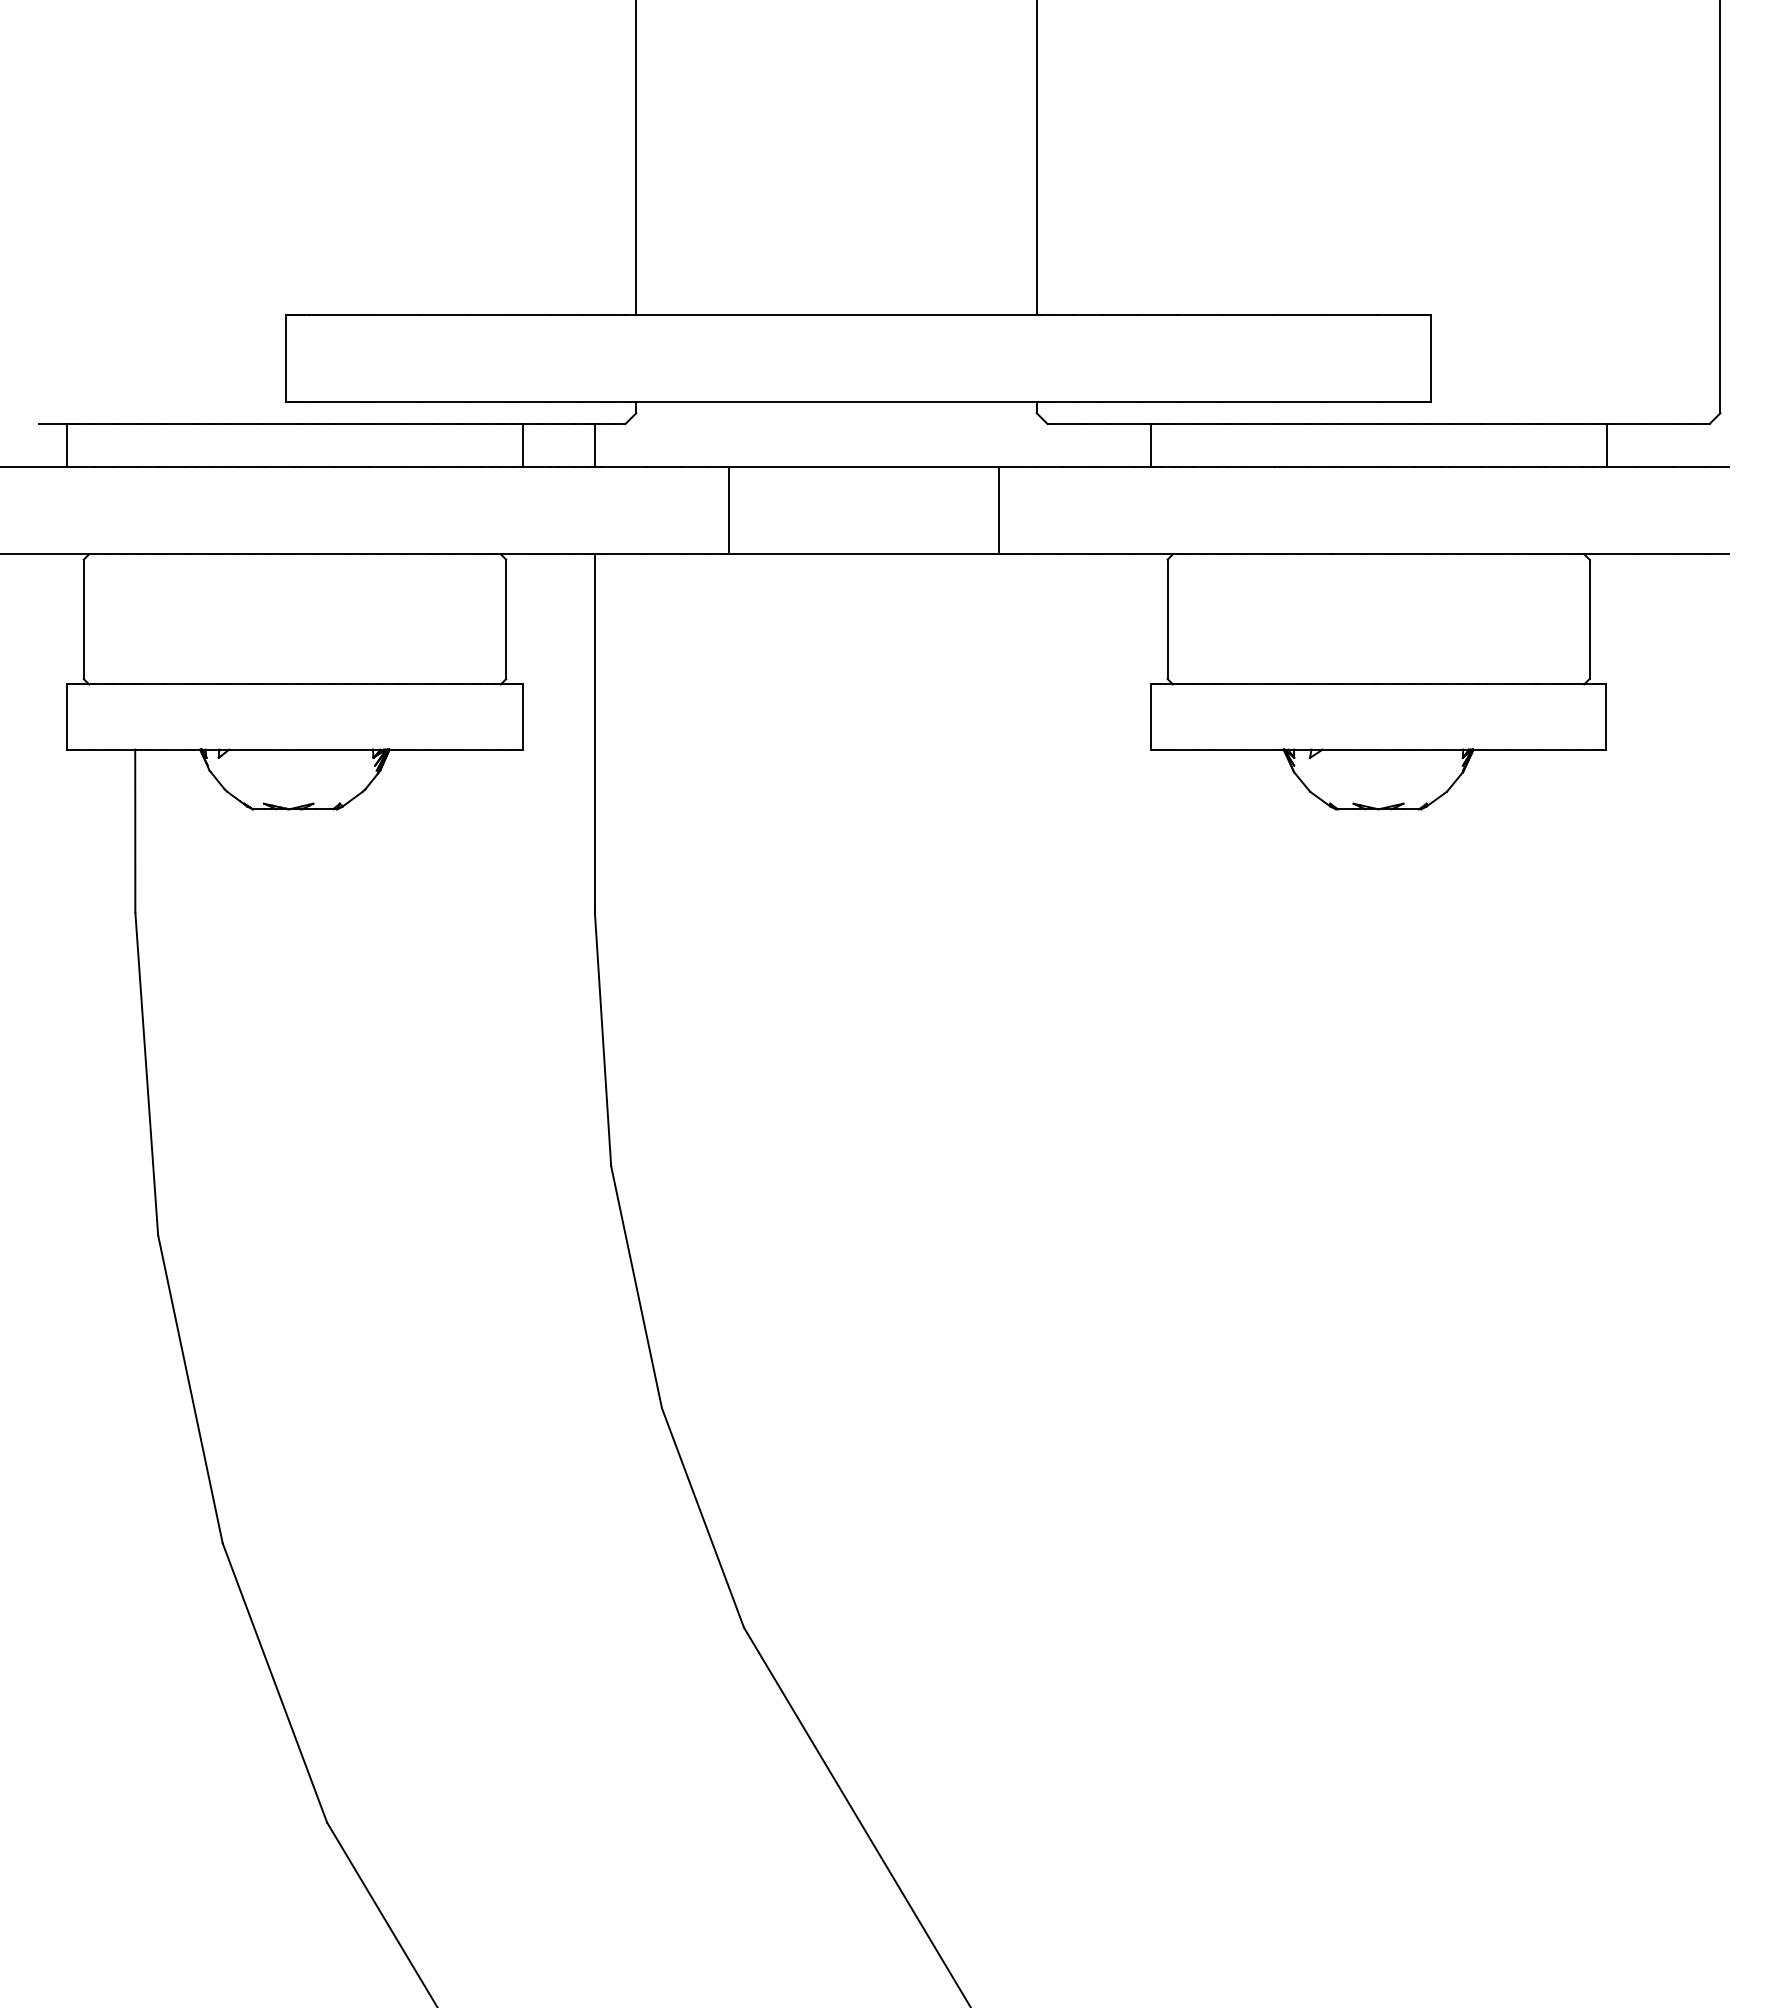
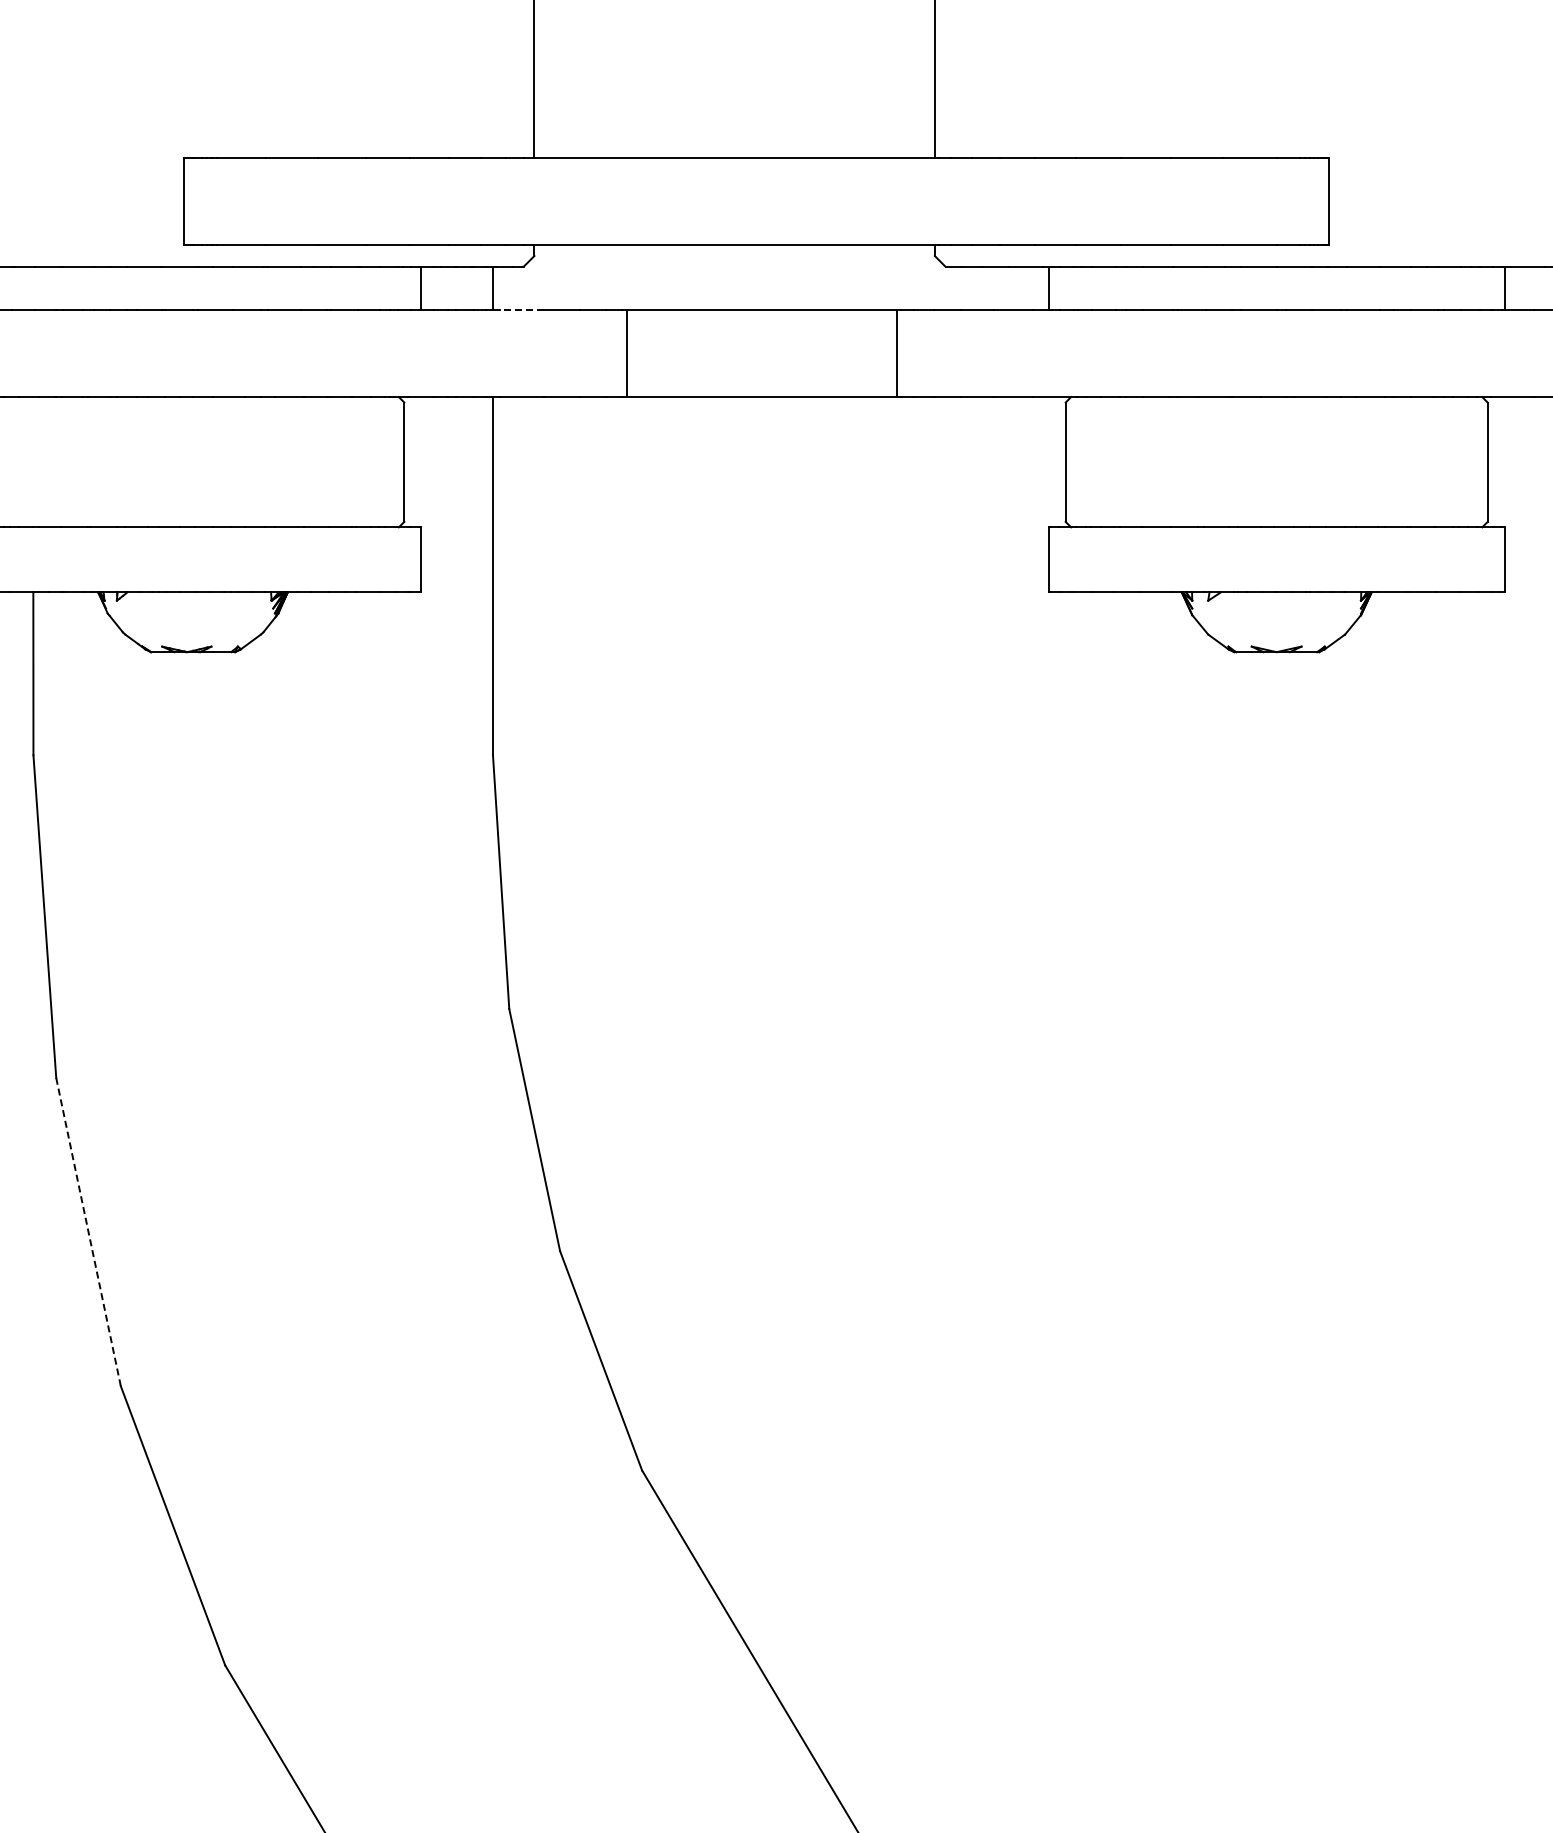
line: (623, 467) -> (521, 310), solid -> dashed
line: (190, 1388) -> (88, 1231), solid -> dashed

